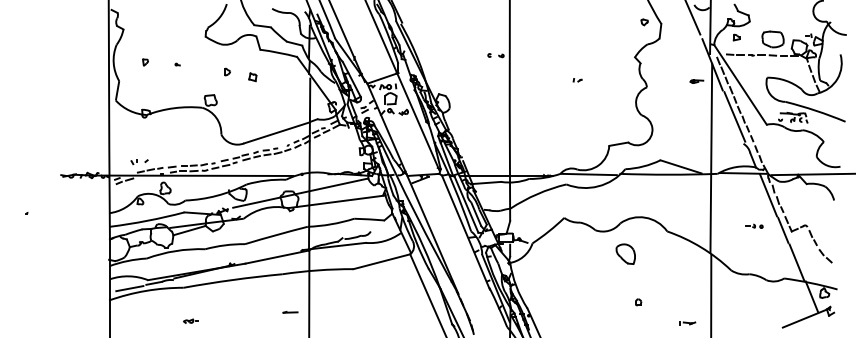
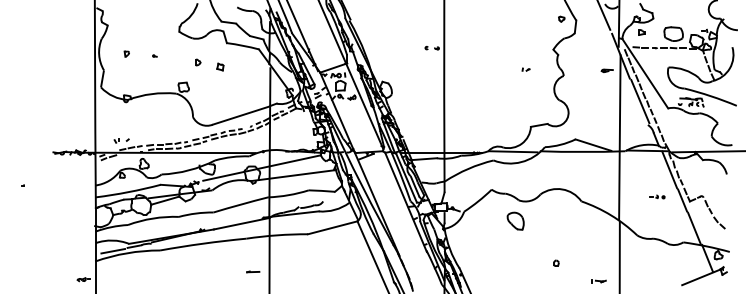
part: (577, 80) -> (525, 69), moved
part: (625, 253) -> (515, 220), moved
part: (190, 320) -> (83, 279), moved

